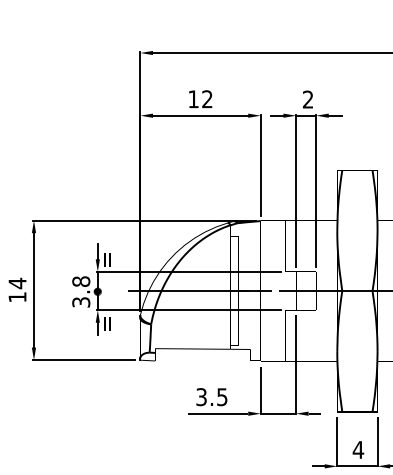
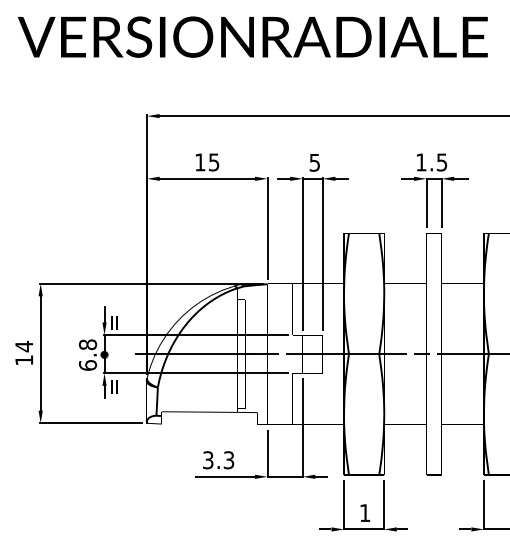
text: (207, 99) -> (214, 162), 12 -> 15
text: (307, 99) -> (314, 162), 2 -> 5
text: (80, 302) -> (87, 365), 3.8 -> 6.8
text: (222, 396) -> (229, 459), 3.5 -> 3.3
text: (357, 449) -> (364, 512), 4 -> 1

